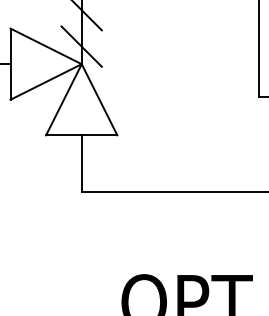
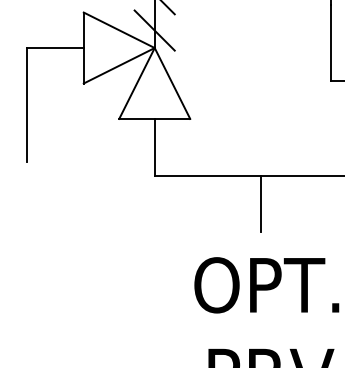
line: (187, 220) -> (260, 203), added

